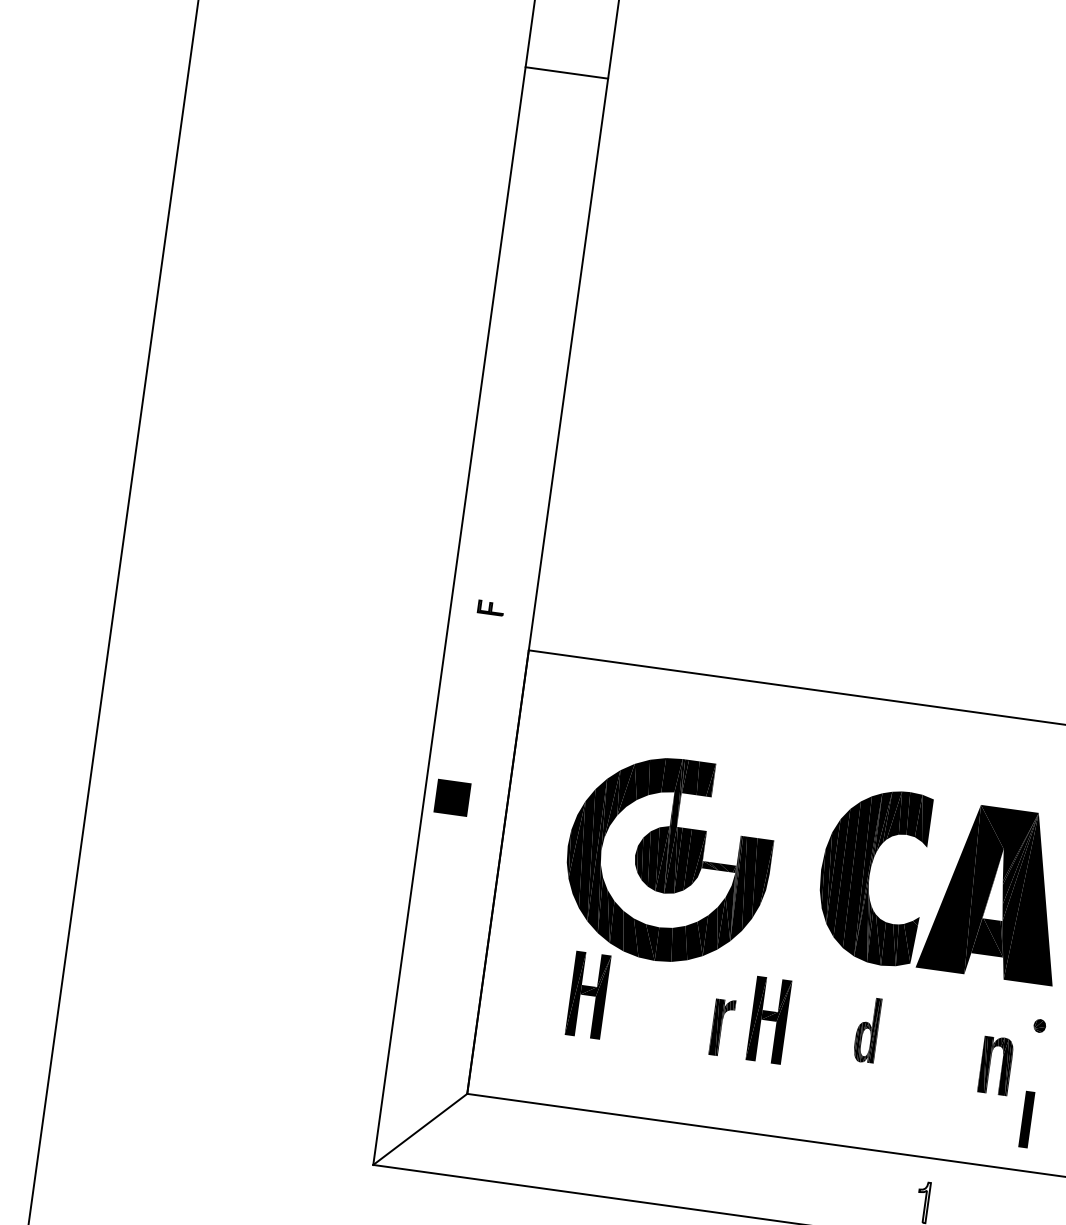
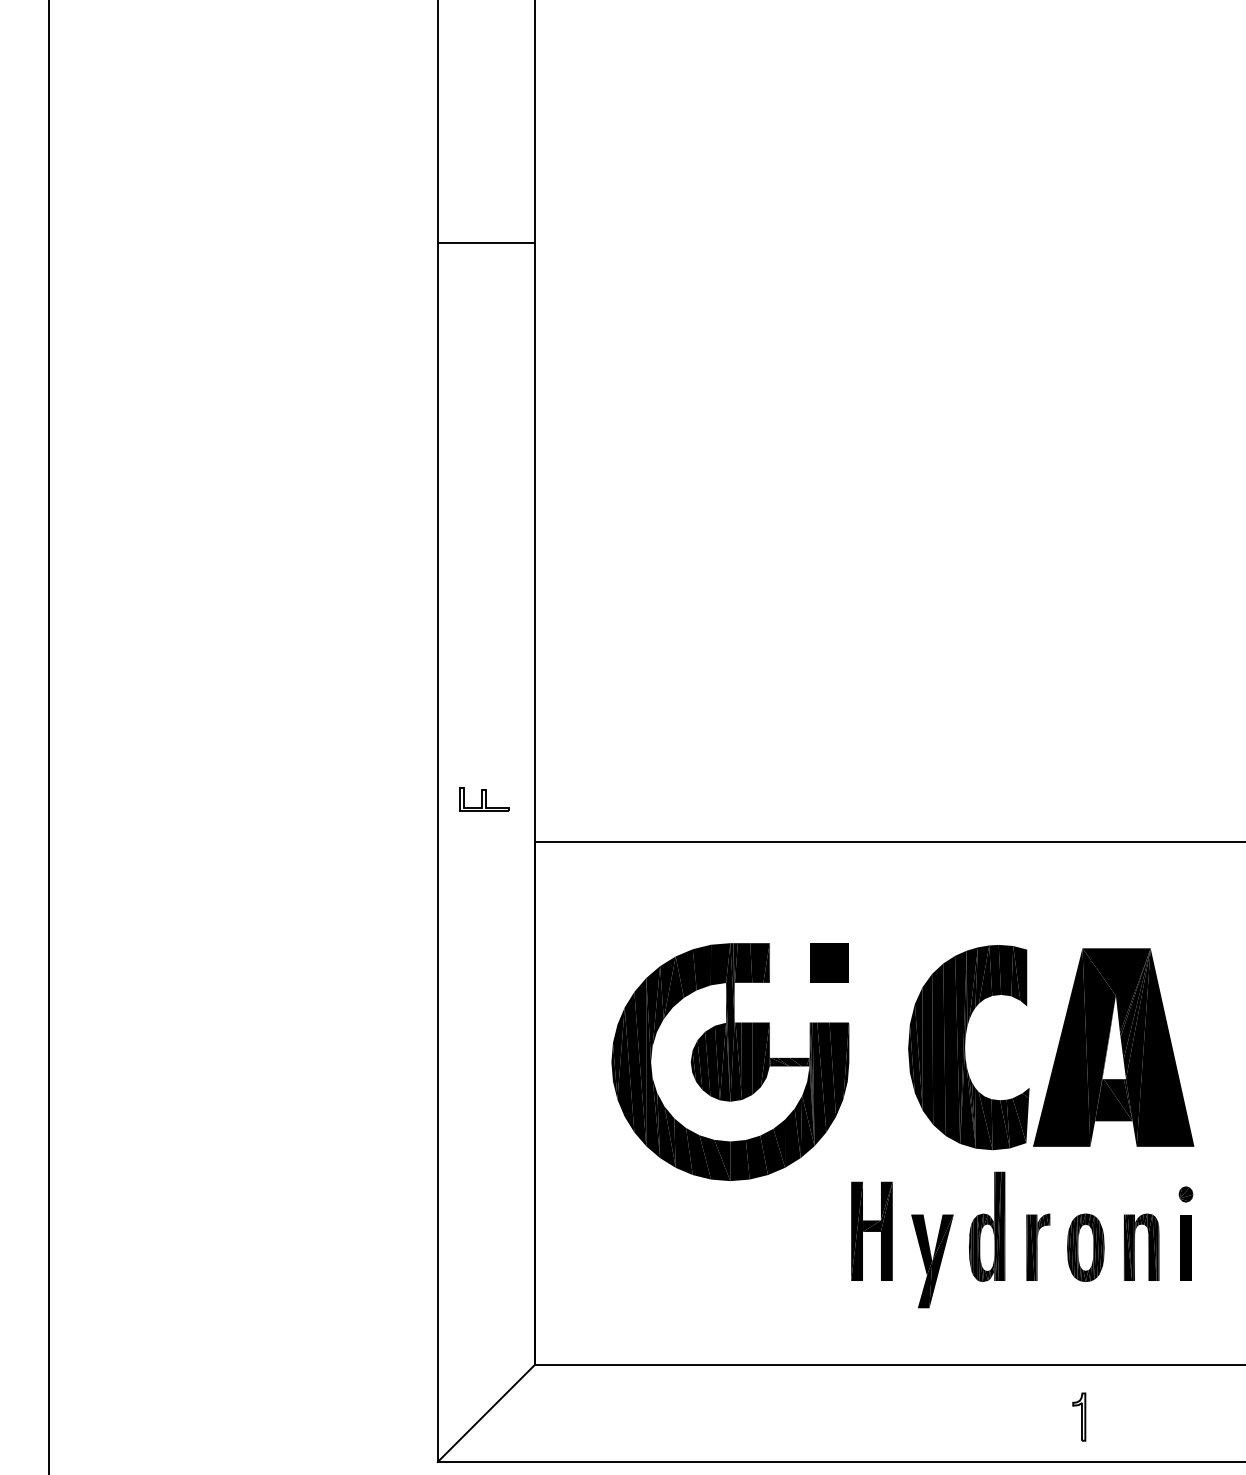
line: (566, 72) -> (486, 242), moved
part: (490, 608) -> (484, 799), size x1.67
part: (452, 797) -> (829, 962), moved
part: (587, 994) -> (658, 1230), removed
part: (722, 1026) -> (1038, 1246), moved
part: (867, 1029) -> (987, 1226), size x1.43
part: (816, 1053) -> (932, 1261), added
part: (948, 1059) -> (1085, 1247), added
part: (1026, 1119) -> (1185, 1247), moved

